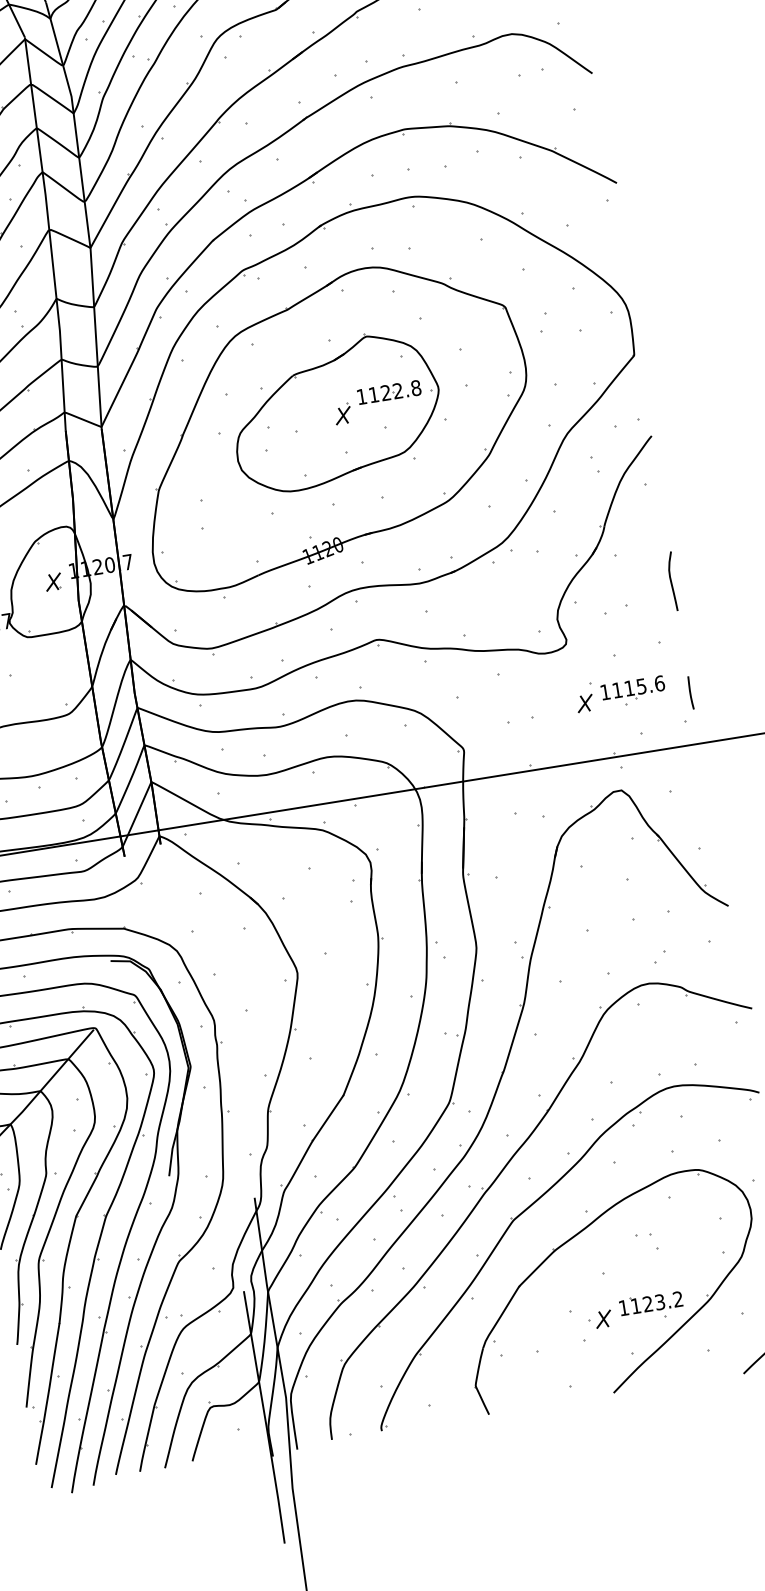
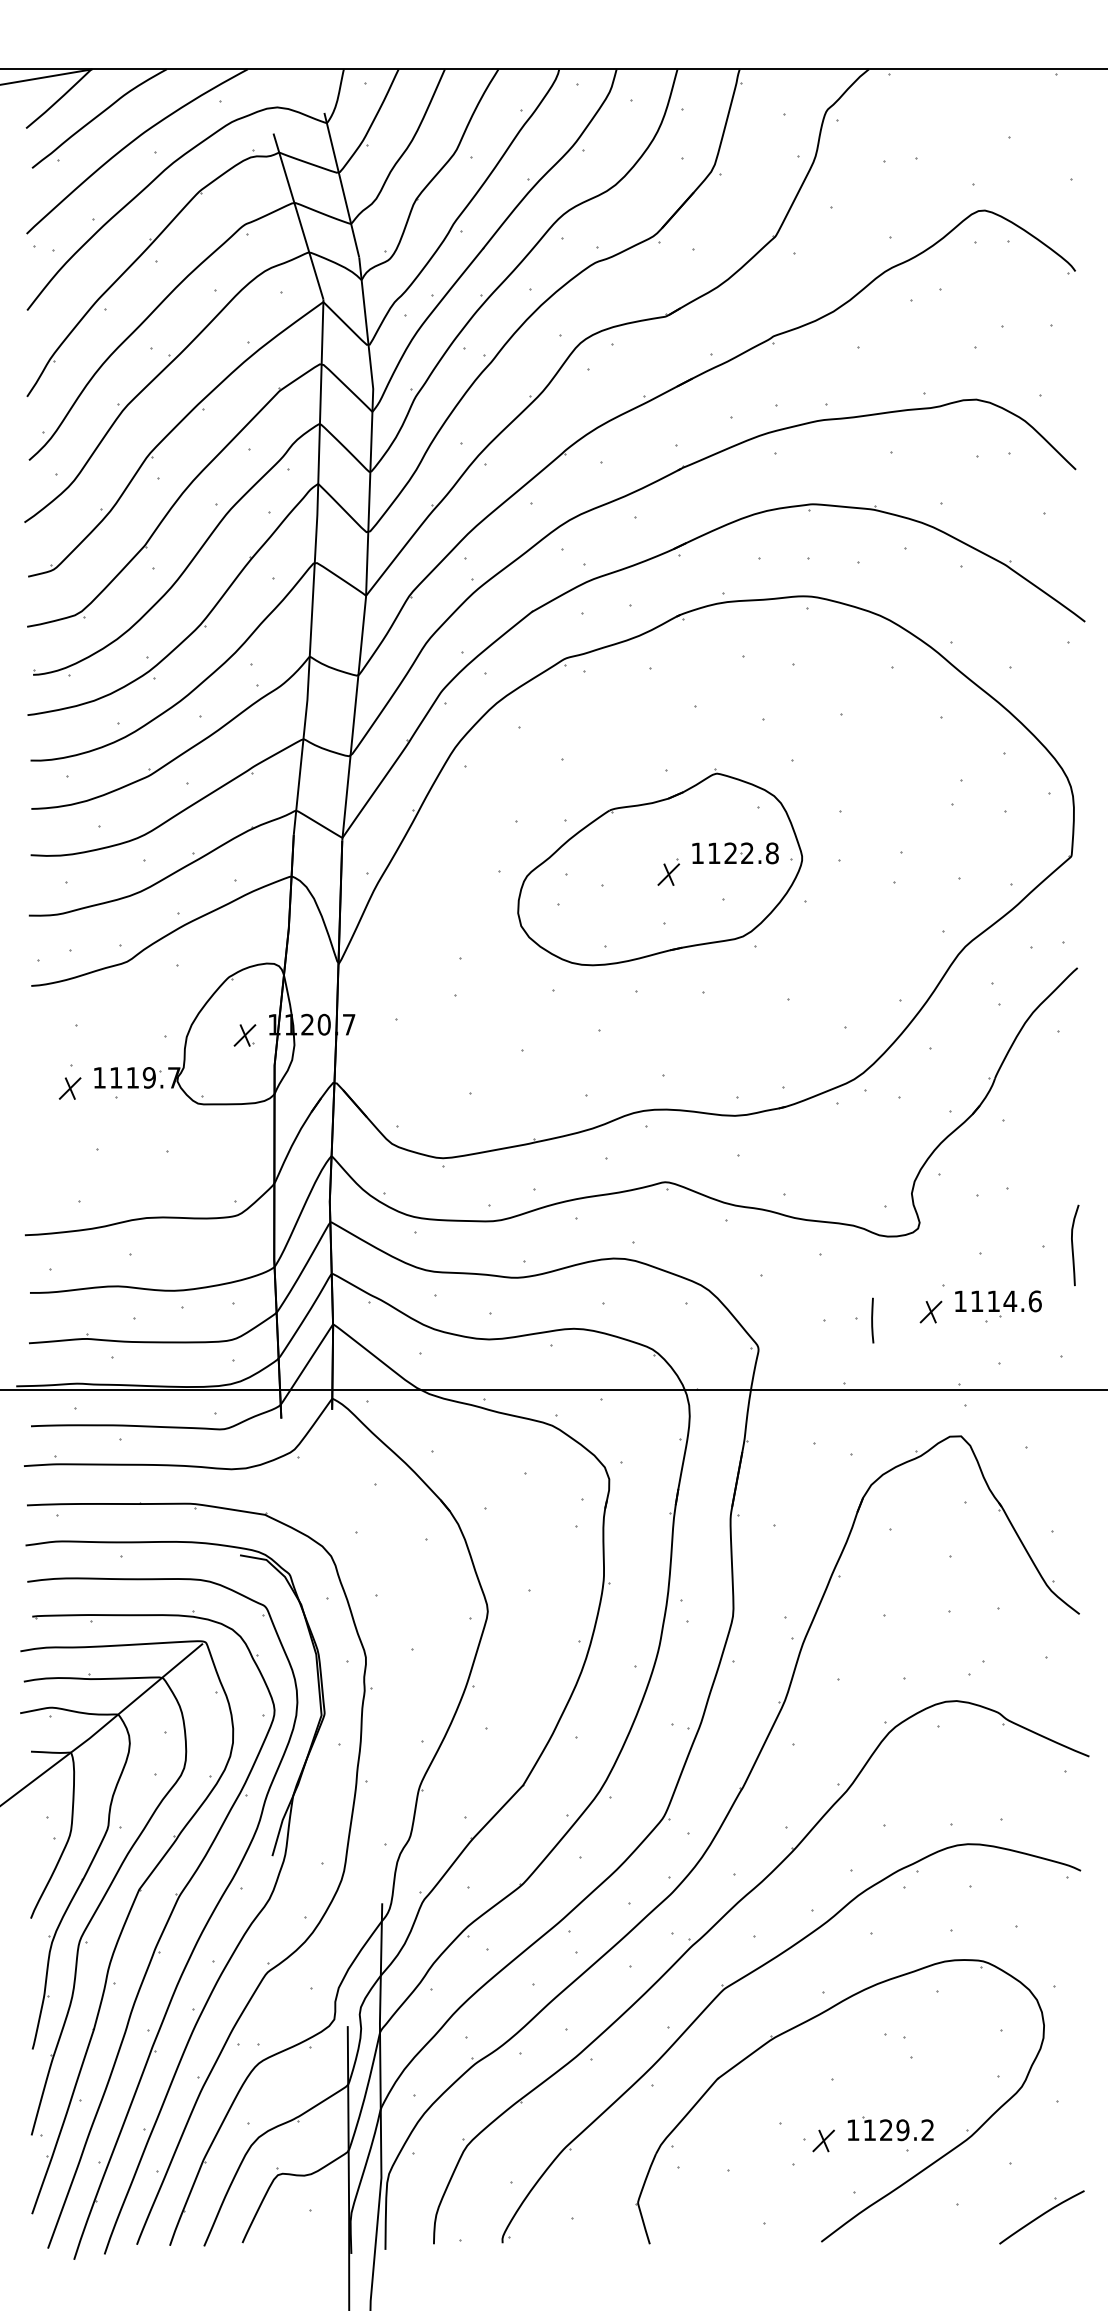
part: (332, 422) -> (653, 881), removed
curve: (671, 581) -> (1073, 1245), moved
text: (641, 686) -> (1010, 1301), 1115.6 -> 1114.6
line: (690, 692) -> (872, 1320), moved
text: (659, 1301) -> (902, 2129), 1123.2 -> 1129.2

